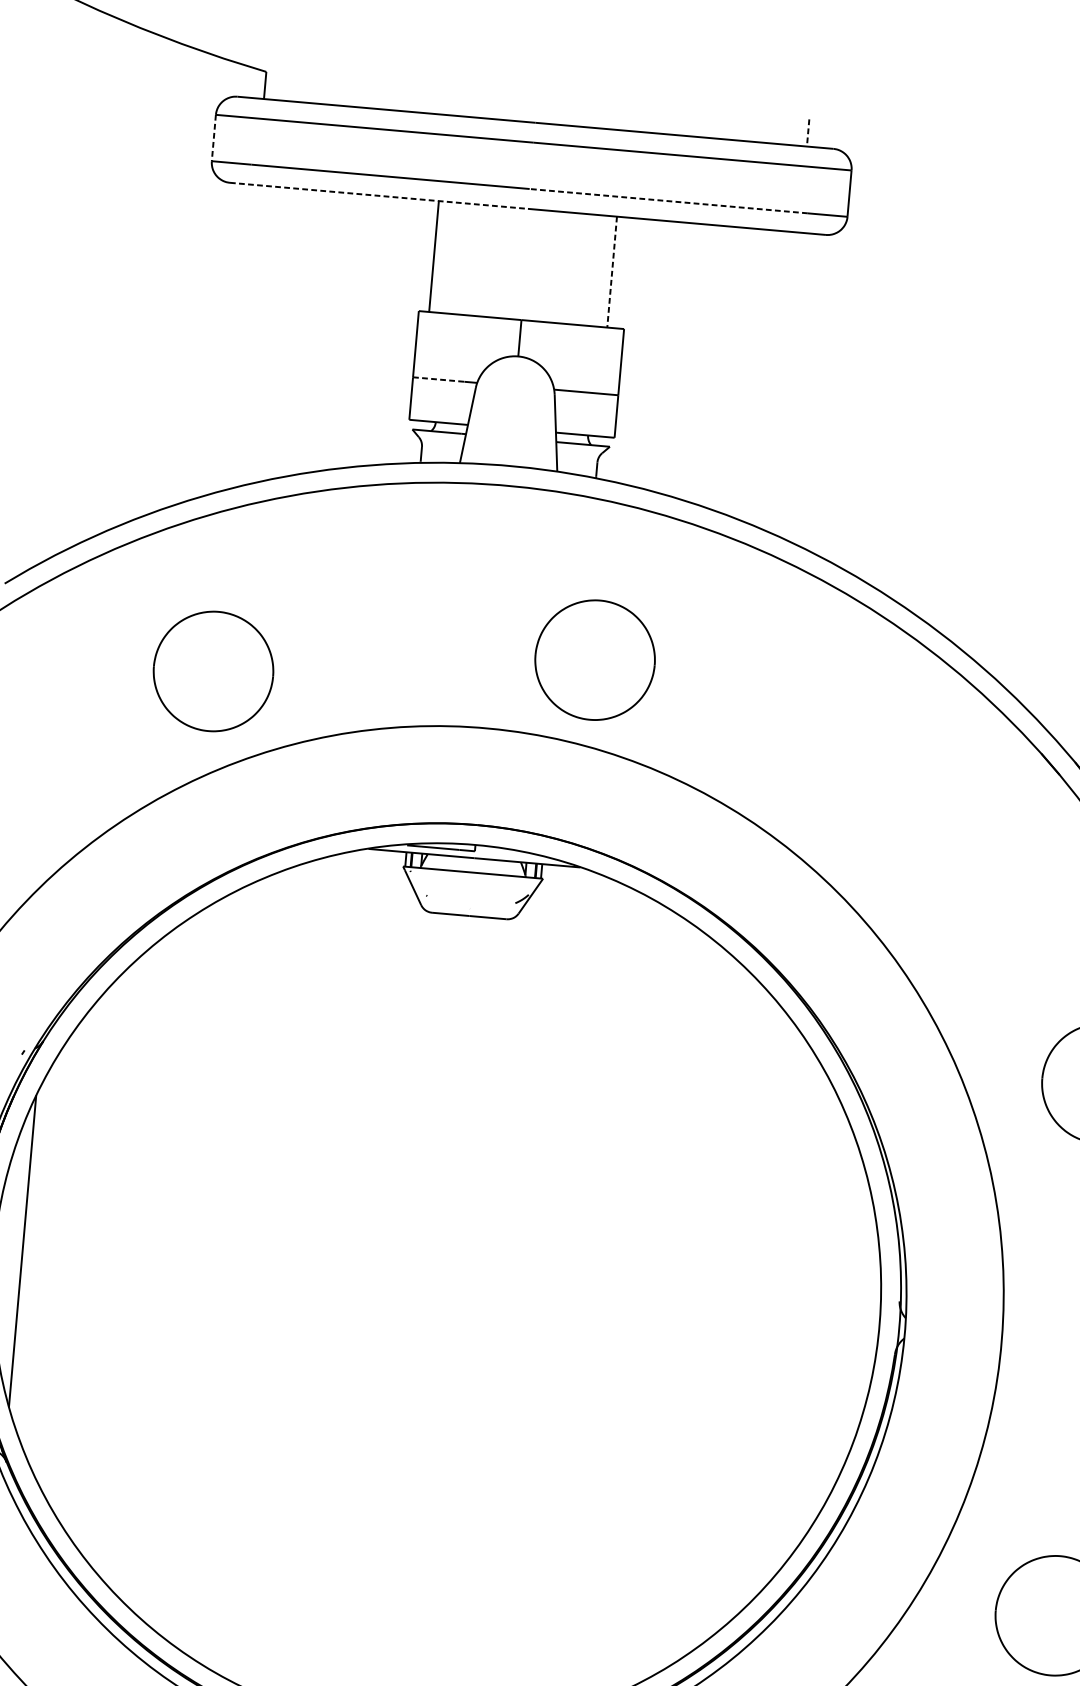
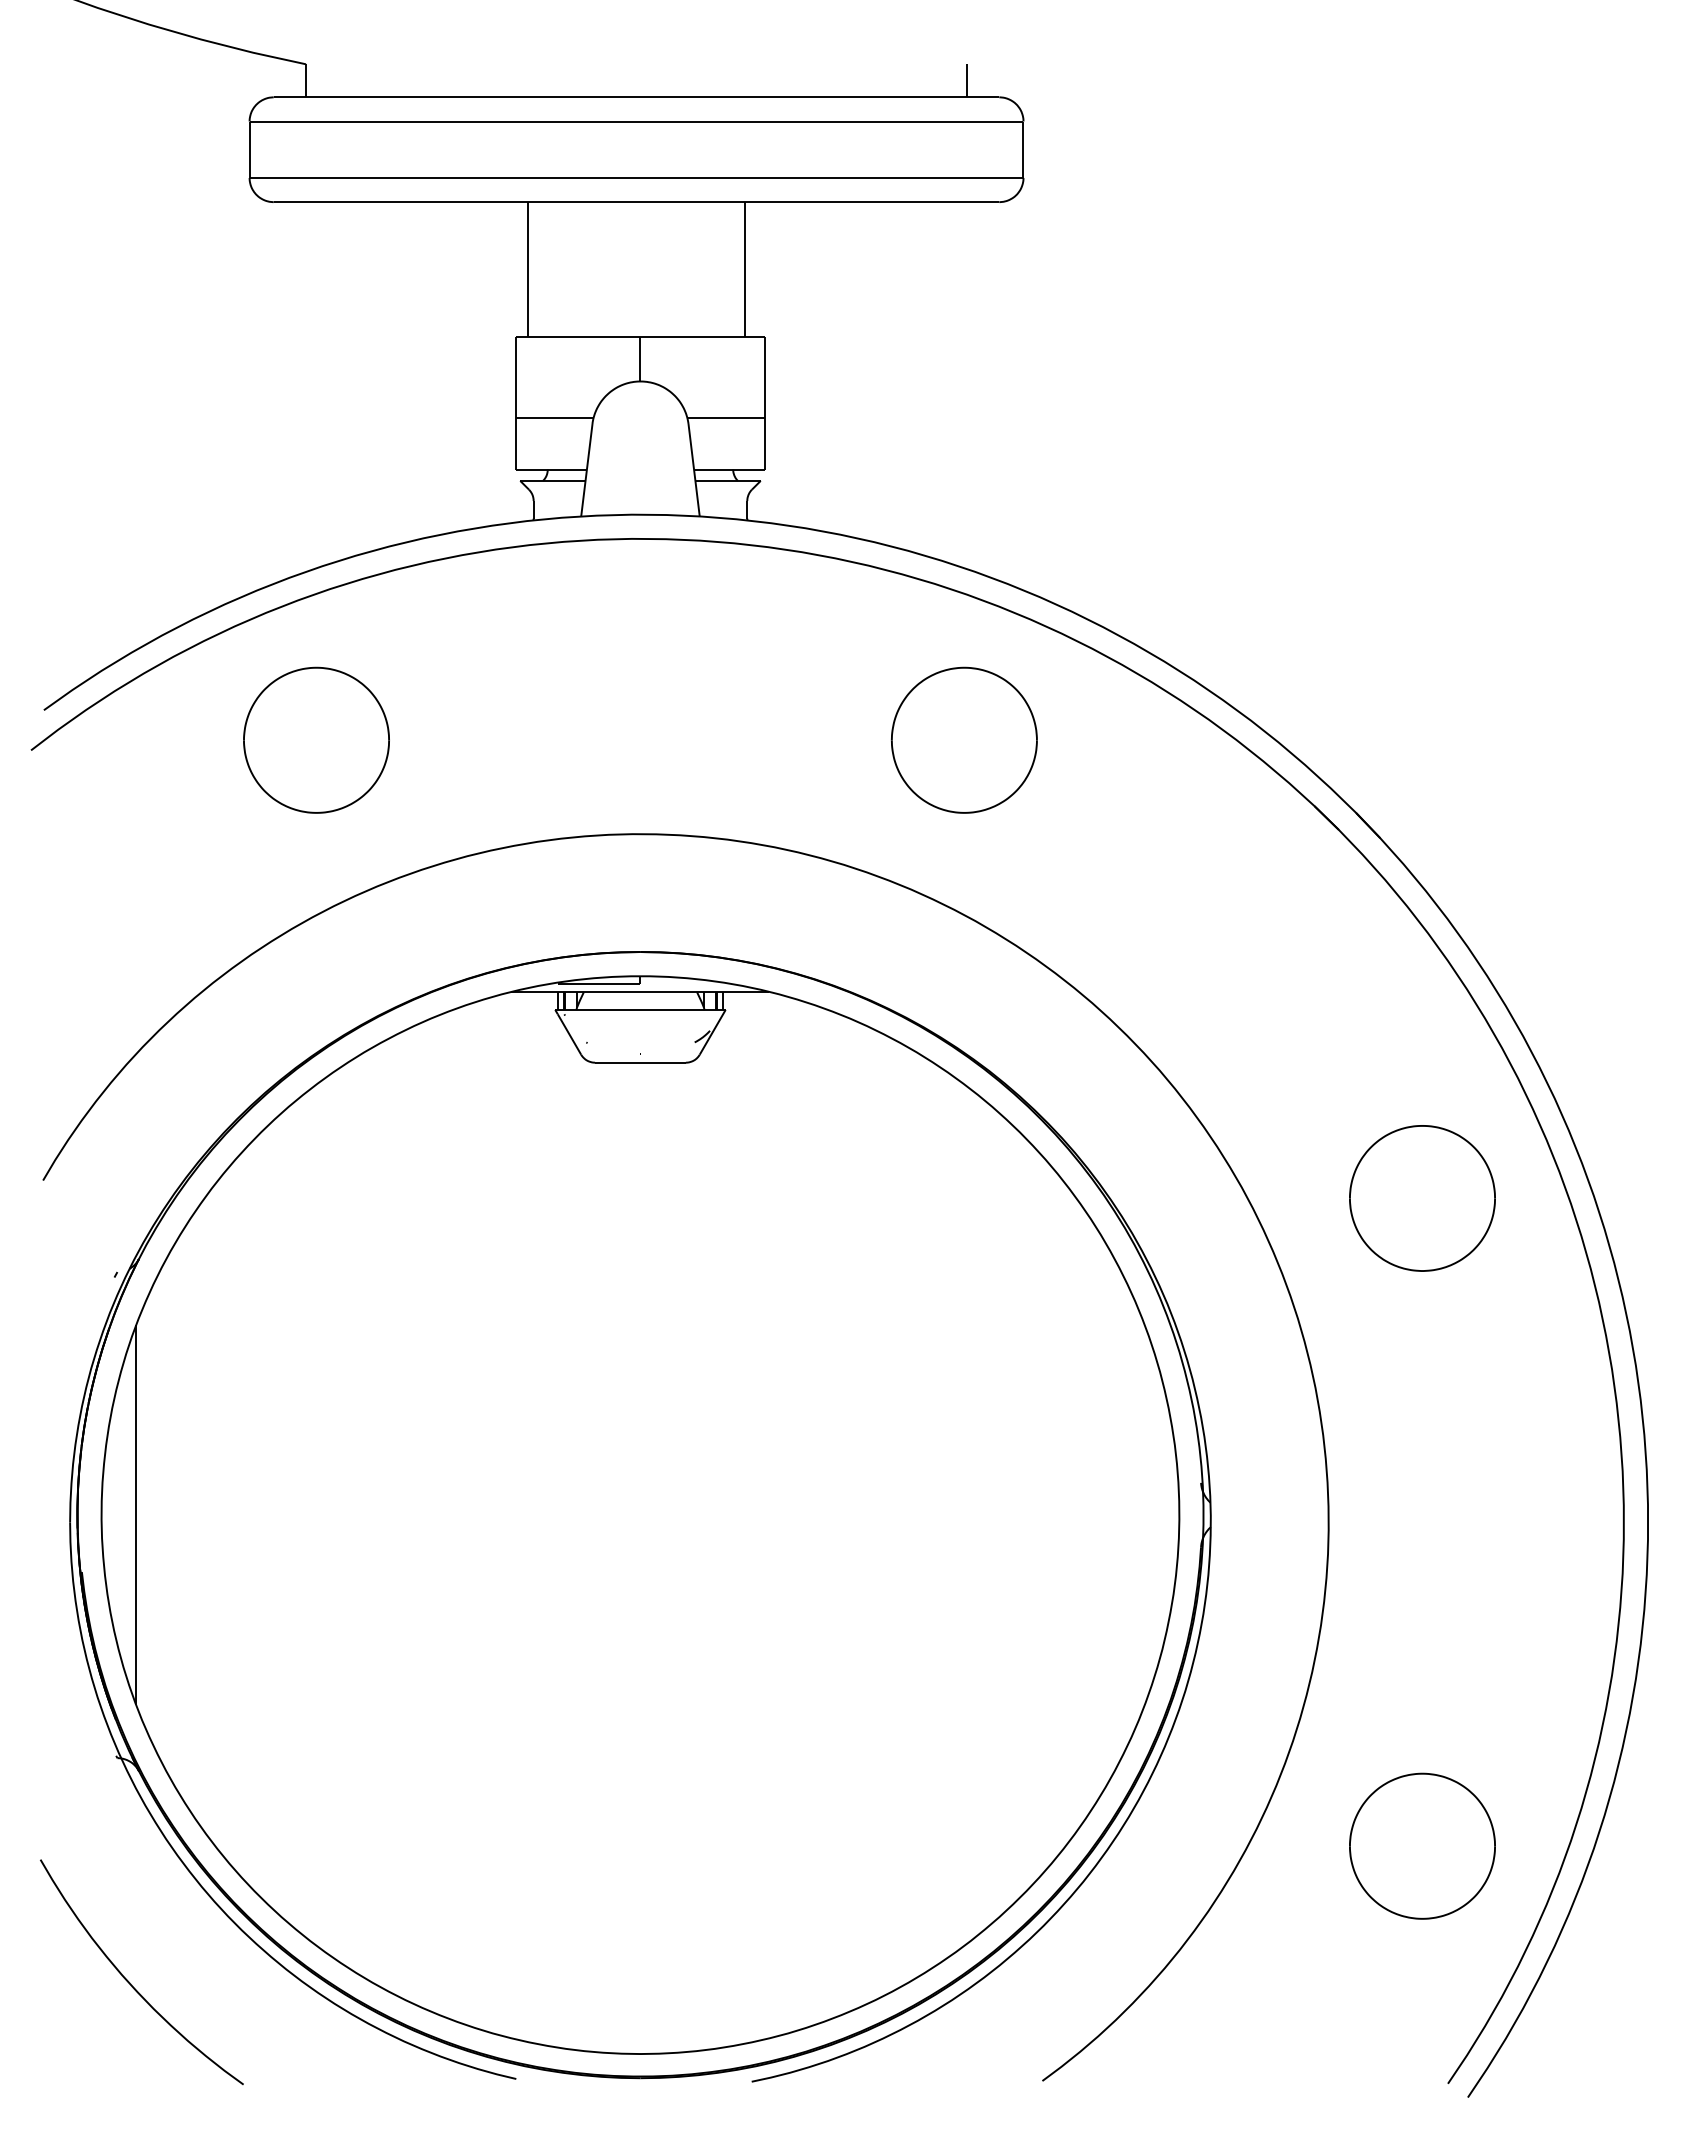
line: (808, 132) -> (967, 80), dashed -> solid
line: (213, 138) -> (249, 150), dashed -> solid
line: (379, 196) -> (455, 202), dashed -> solid
line: (668, 200) -> (805, 177), dashed -> solid
line: (611, 271) -> (744, 269), dashed -> solid
line: (439, 379) -> (547, 417), dashed -> solid
part: (595, 659) -> (964, 739), moved
part: (213, 670) -> (316, 739), moved

